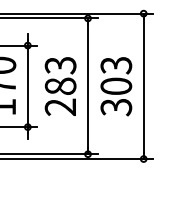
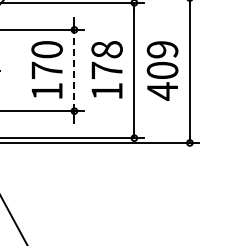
line: (27, 86) -> (74, 70), solid -> dashed
text: (60, 86) -> (106, 70), 283 -> 178
text: (116, 86) -> (162, 70), 303 -> 409

